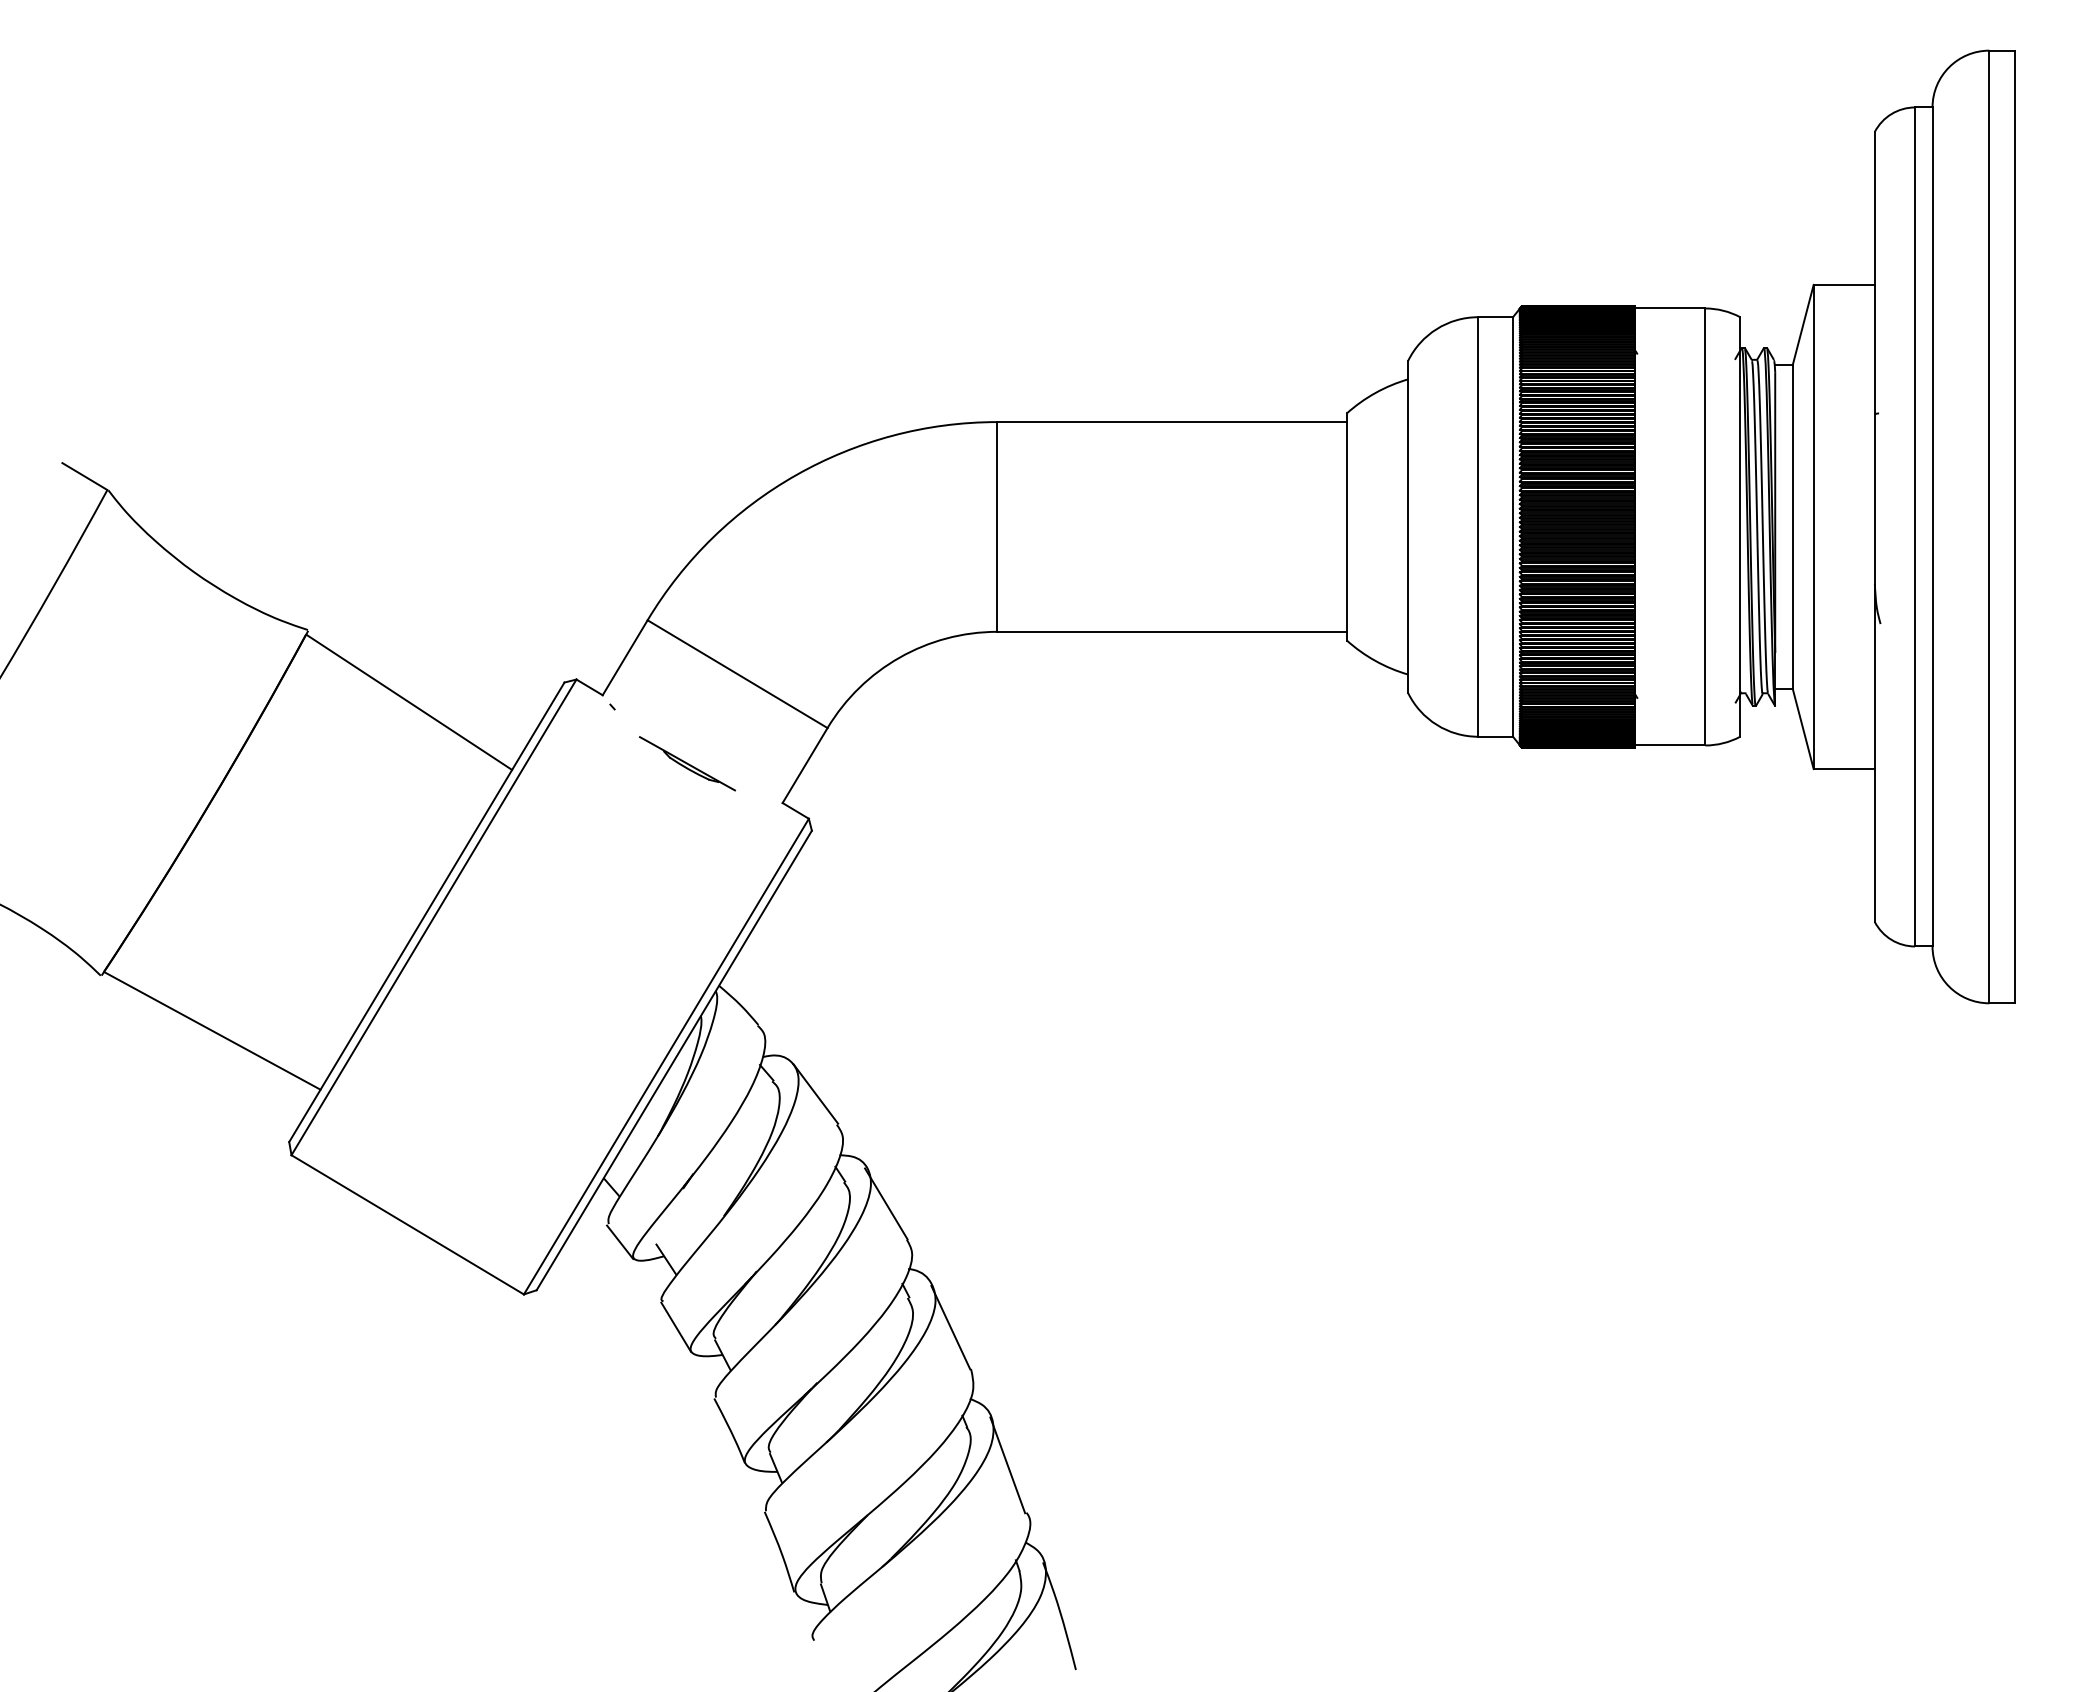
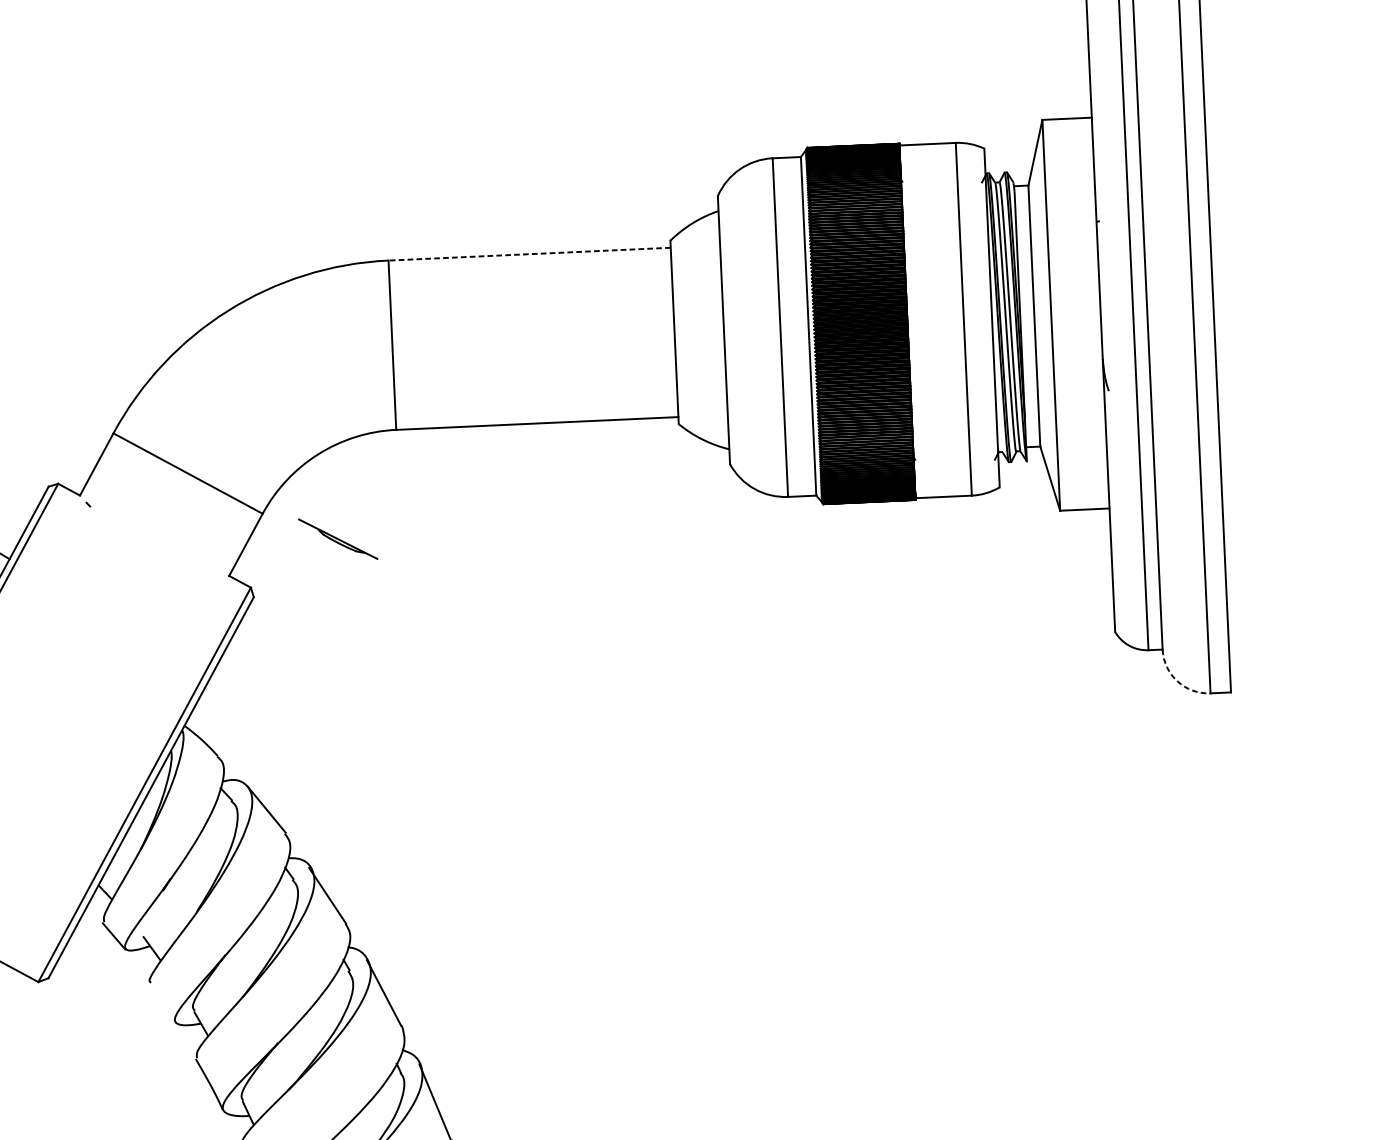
line: (1172, 422) -> (529, 254), solid -> dashed
part: (687, 763) -> (338, 539), moved
arc: (1949, 986) -> (1177, 681), solid -> dashed
line: (676, 1326) -> (162, 1002), removed

